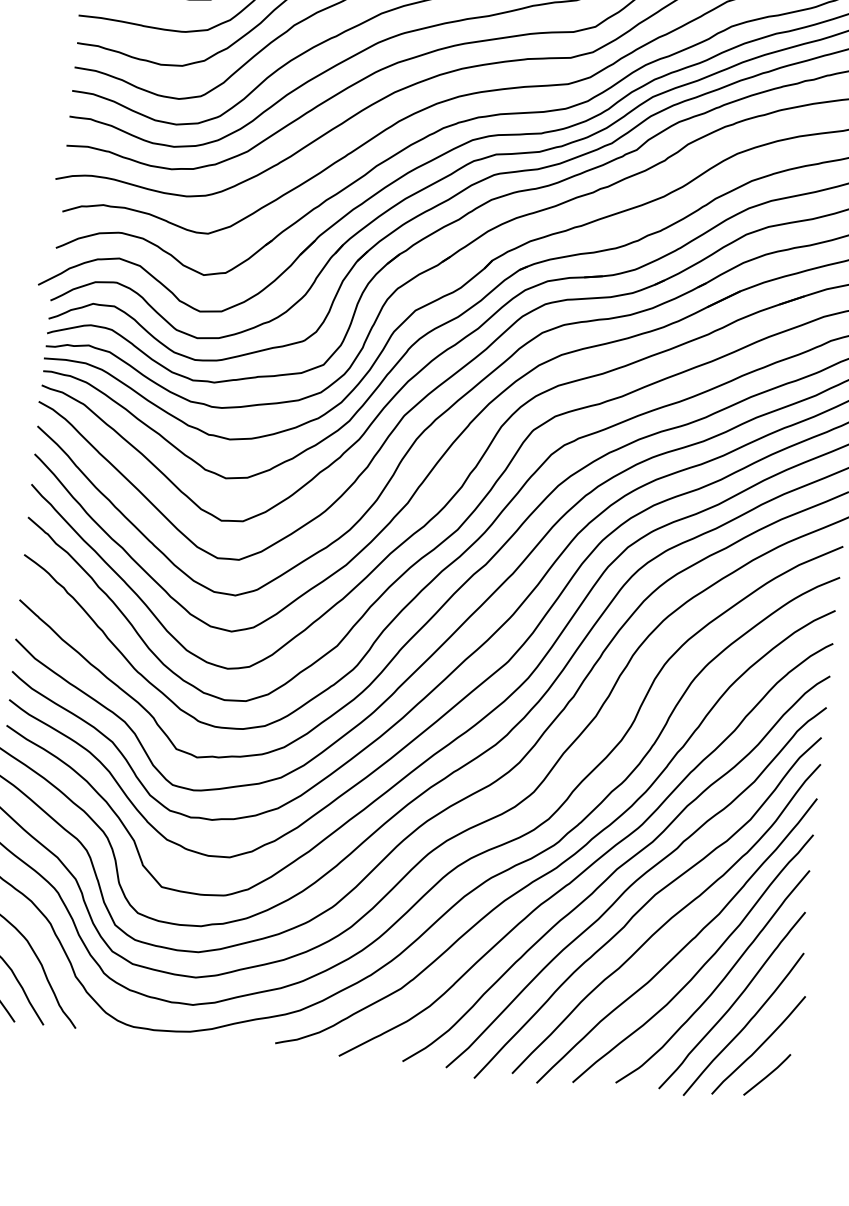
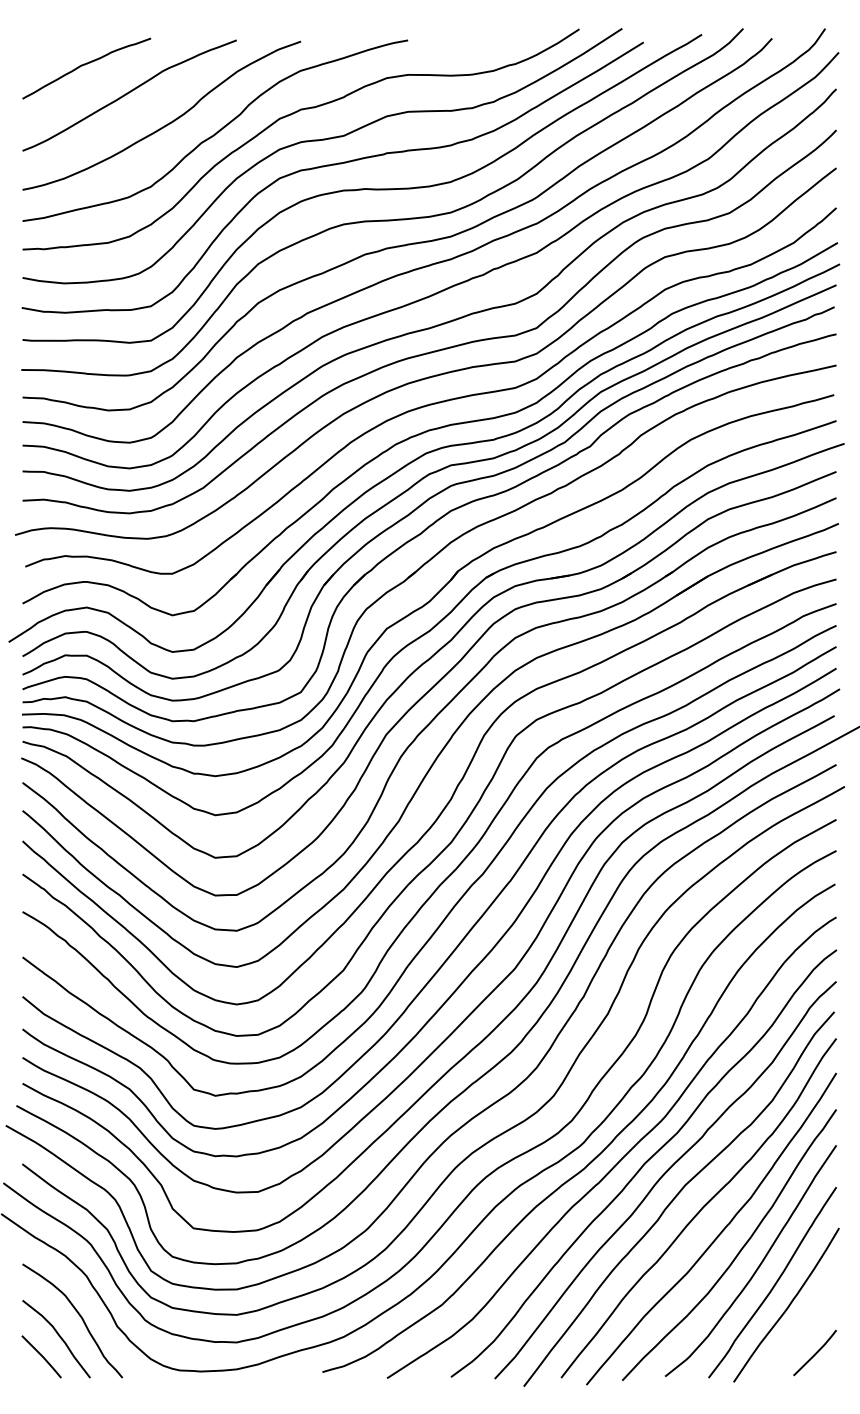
curve: (759, 1045) -> (804, 1324), removed

